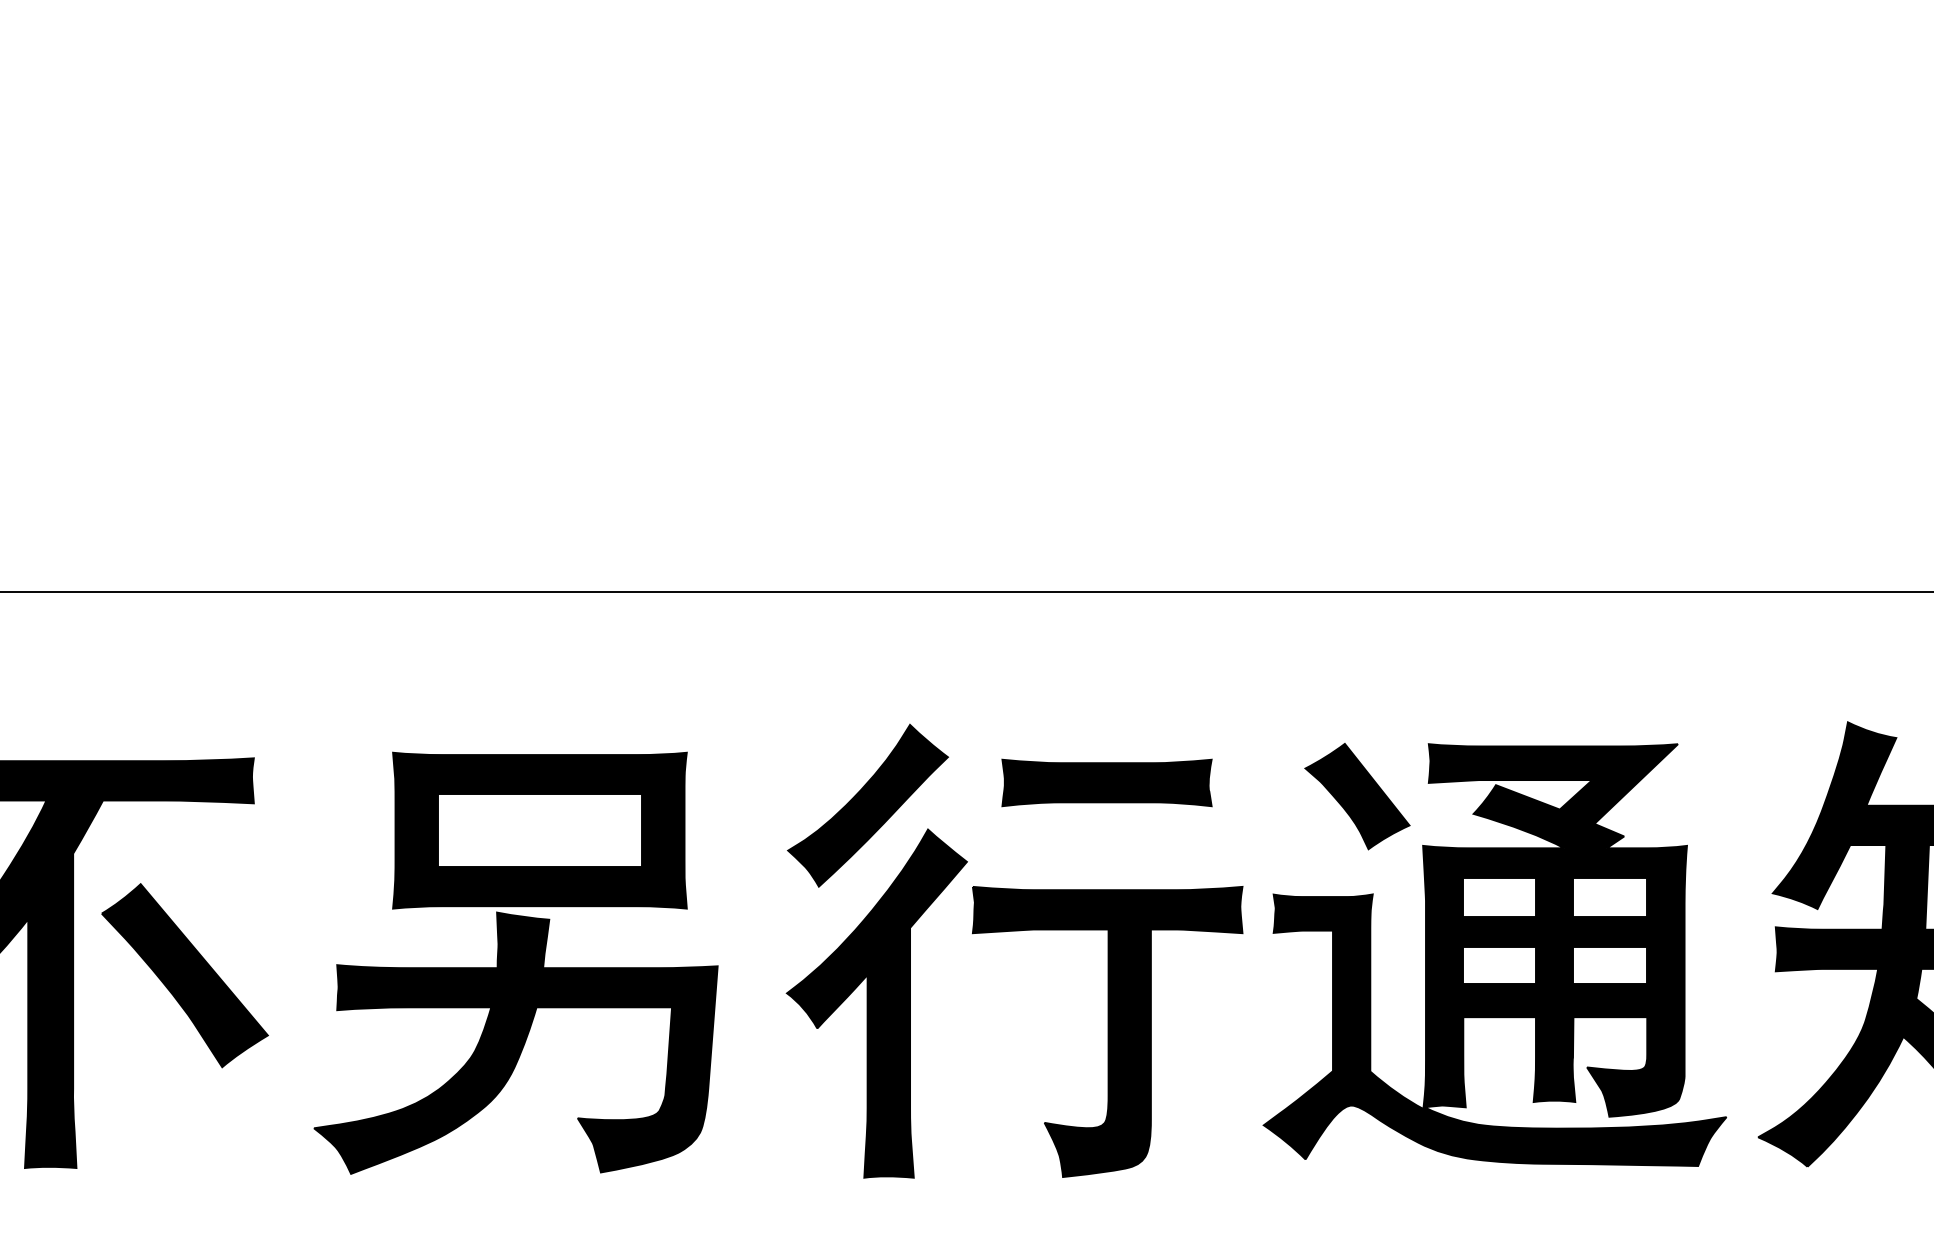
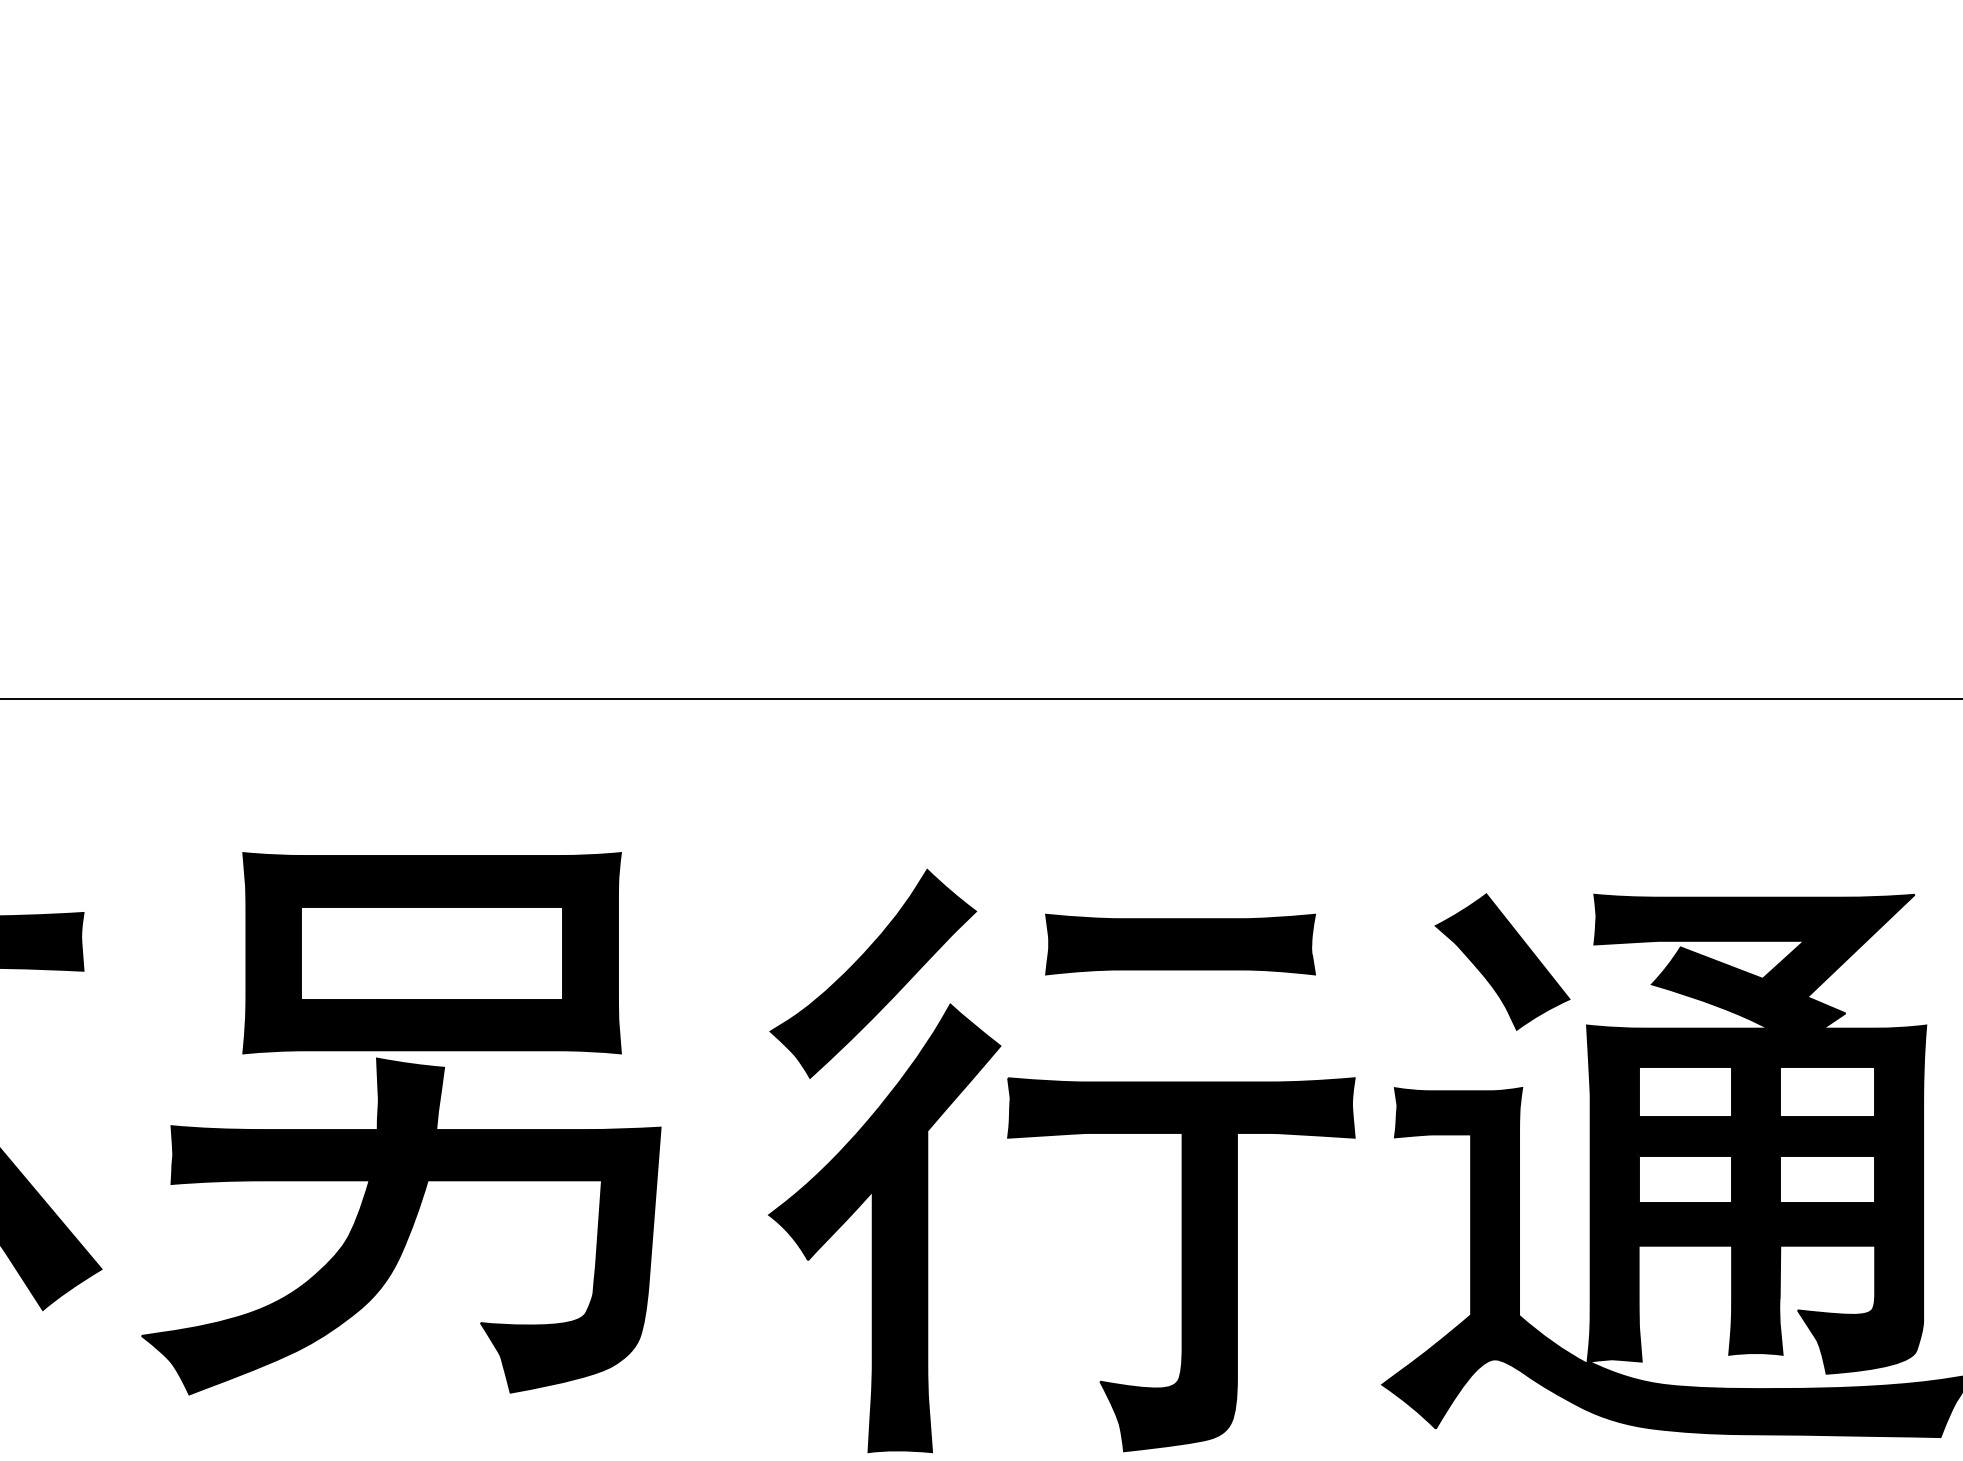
part: (515, 962) -> (400, 1122), moved

